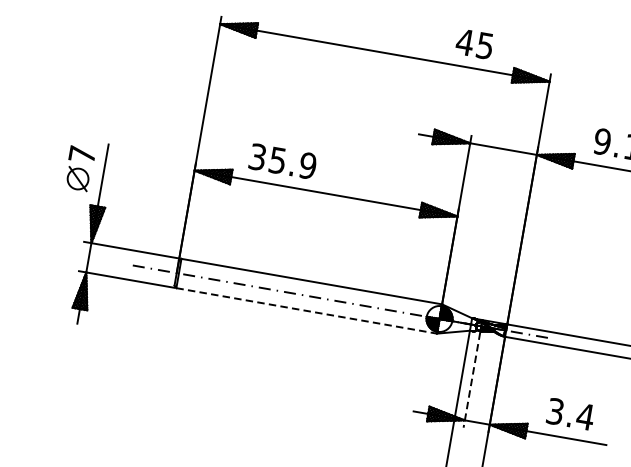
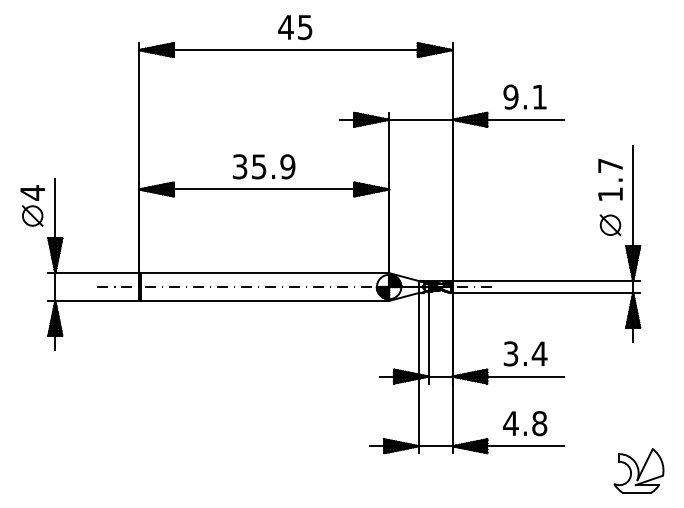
text: (474, 44) -> (295, 27), moved
text: (82, 154) -> (32, 192), 7 -> 4
text: (282, 161) -> (263, 166), moved
line: (307, 310) -> (265, 300), dashed -> solid
line: (471, 380) -> (428, 338), dashed -> solid

